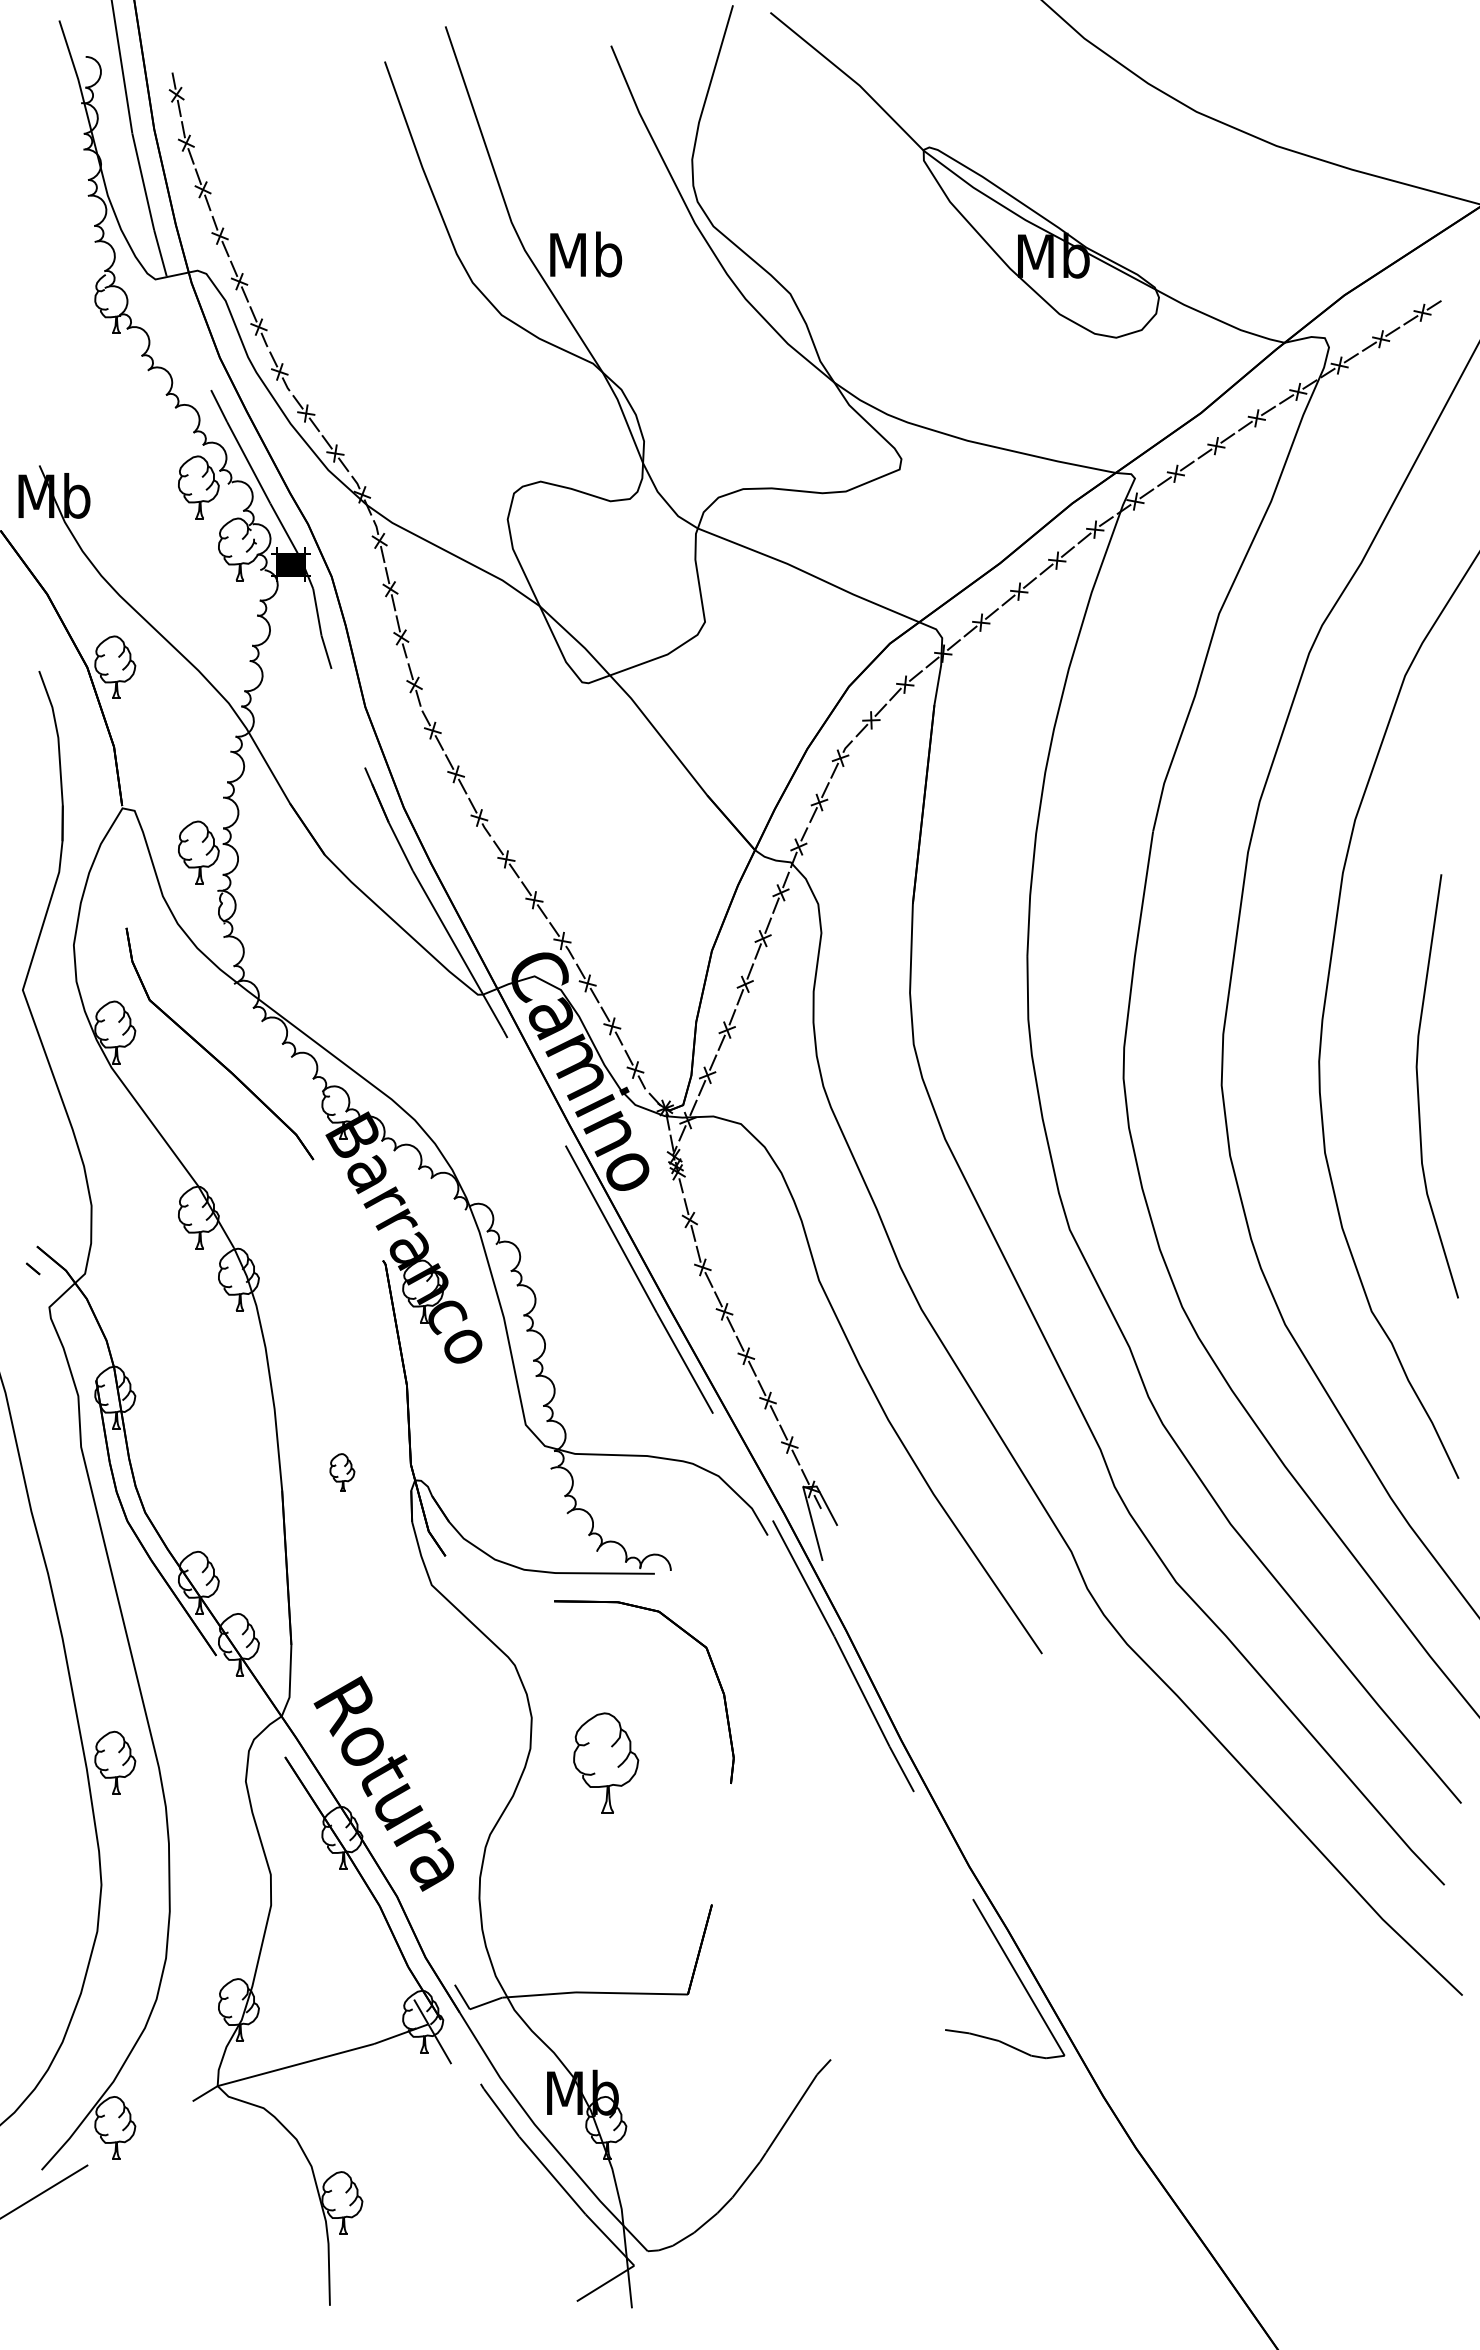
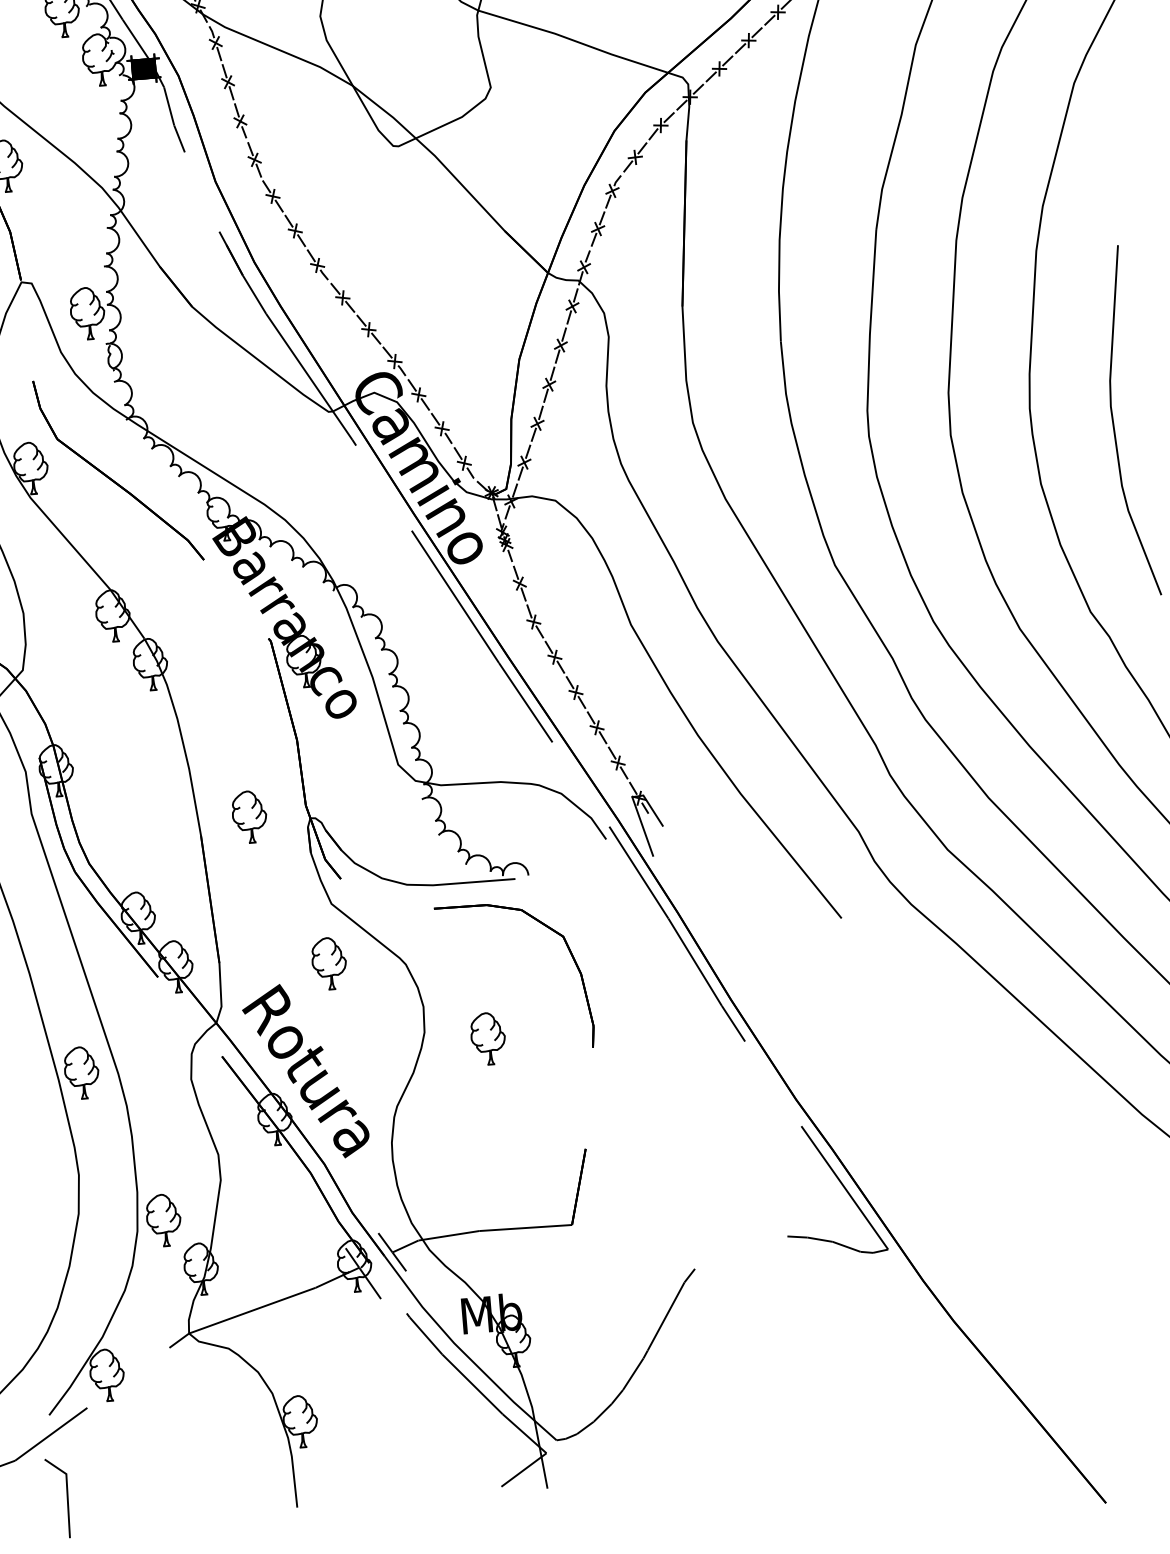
part: (342, 1472) -> (249, 816), size x1.67
part: (423, 1656) -> (329, 963), added
part: (606, 1762) -> (488, 1038), size x0.62
part: (198, 1947) -> (163, 1220), added
line: (476, 2021) -> (398, 1262), added
line: (54, 2270) -> (66, 1497), added

